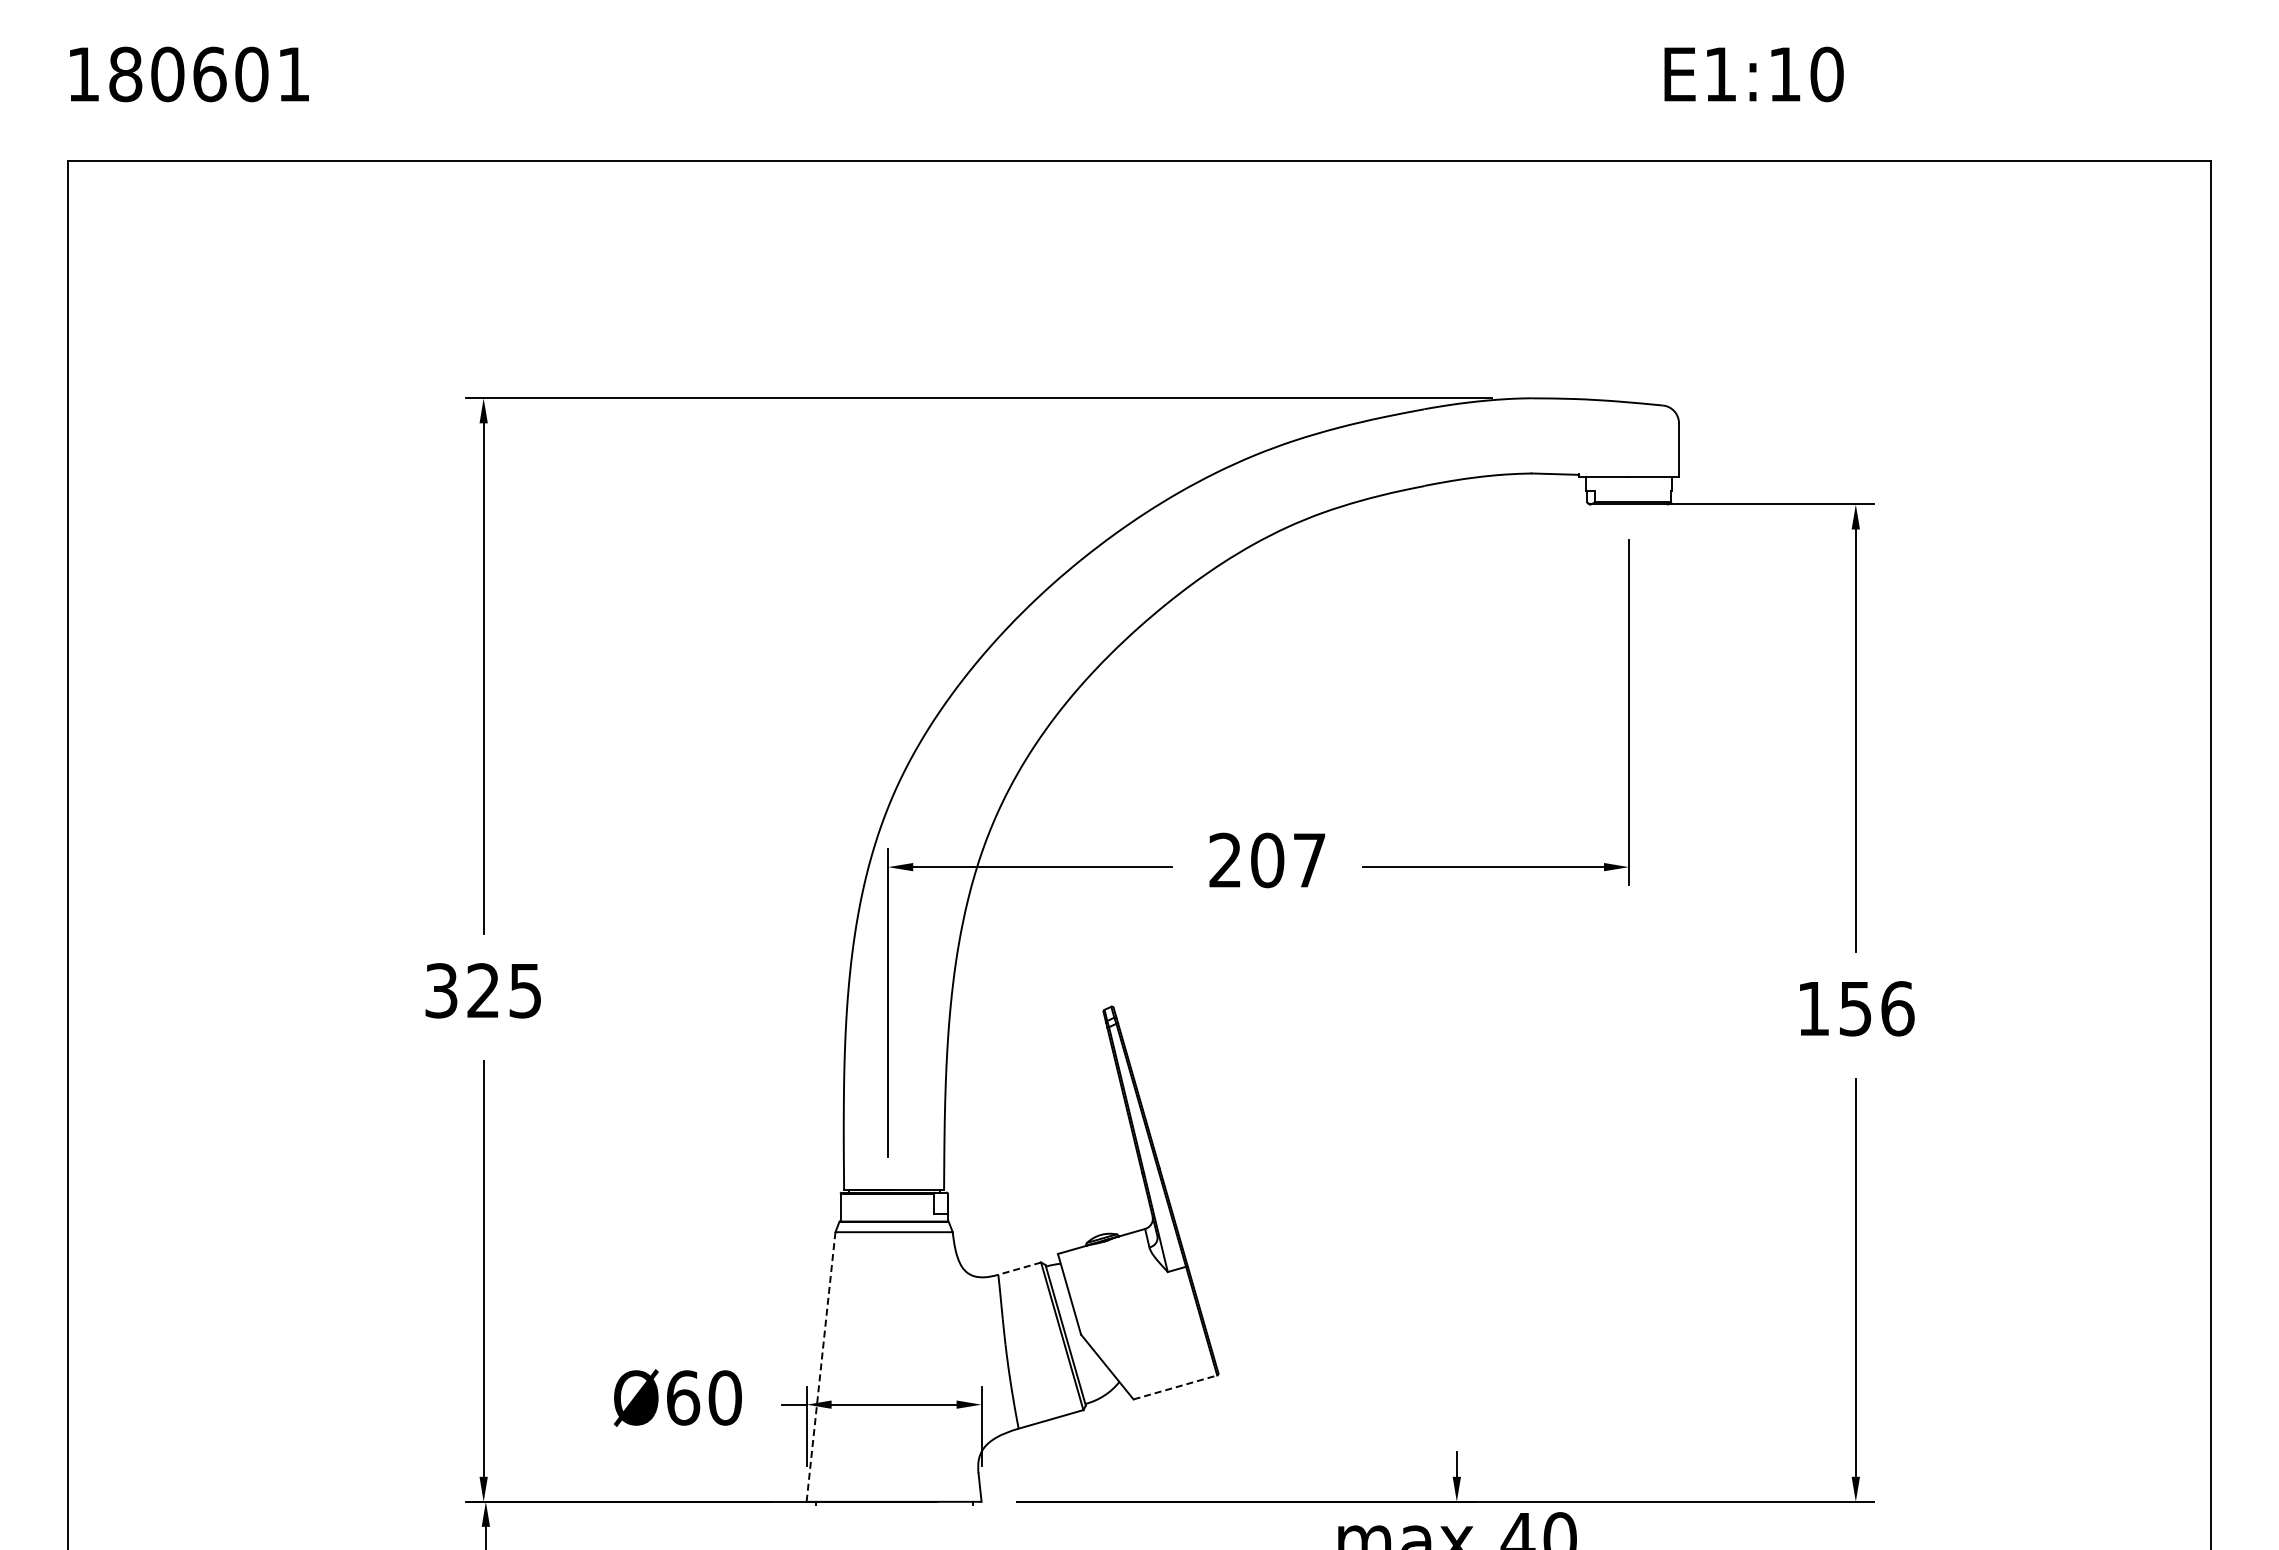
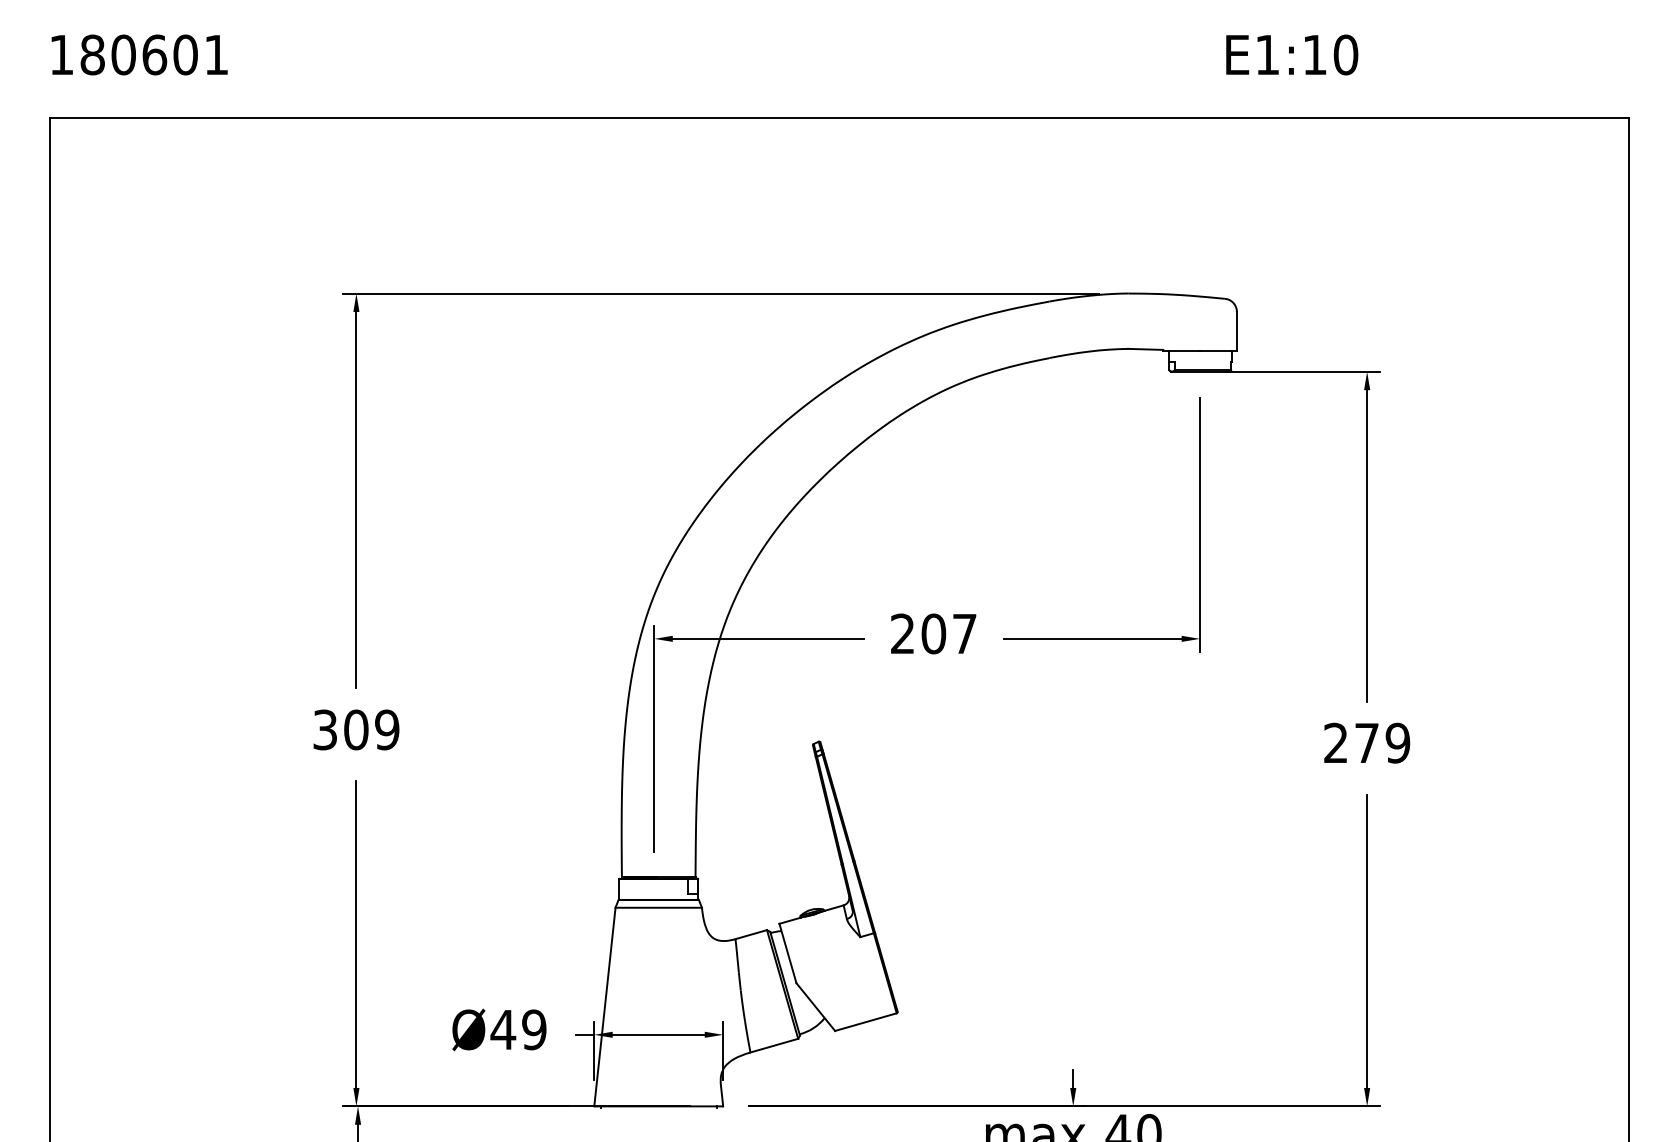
text: (504, 990) -> (371, 729), 325 -> 309
text: (1855, 1008) -> (1366, 742), 156 -> 279
line: (1019, 1268) -> (751, 934), dashed -> solid
line: (821, 1367) -> (605, 1007), dashed -> solid
line: (1175, 1387) -> (866, 1022), dashed -> solid
text: (703, 1397) -> (518, 1029), Ø60 -> Ø49

